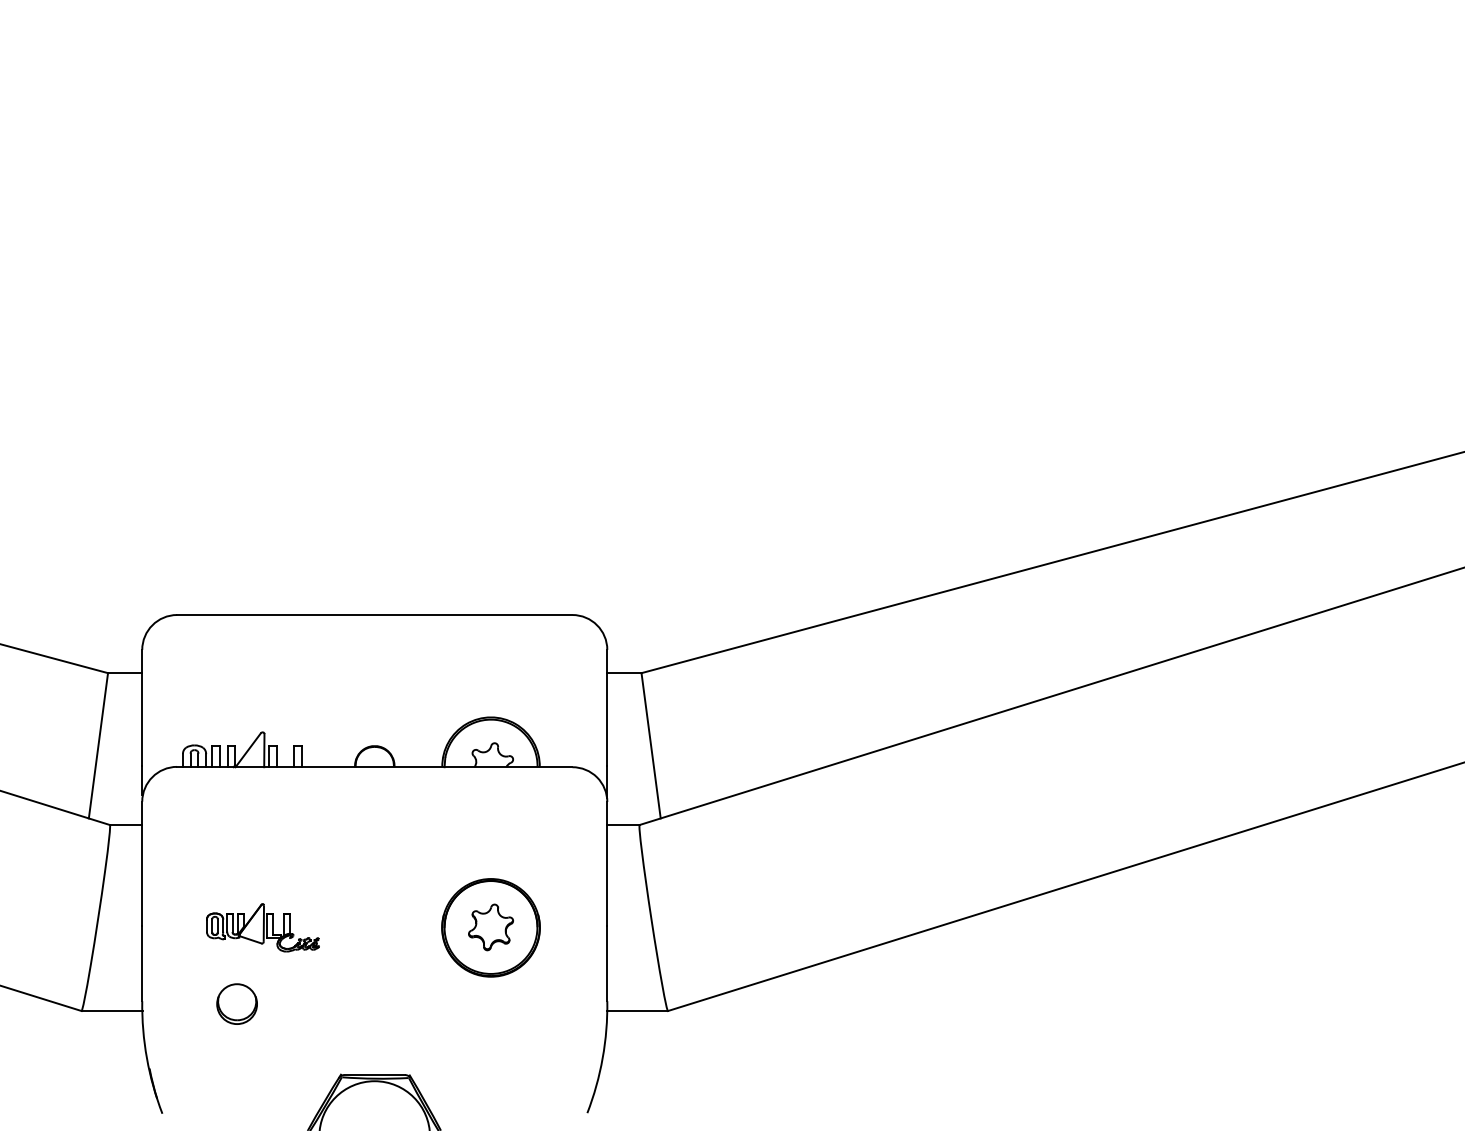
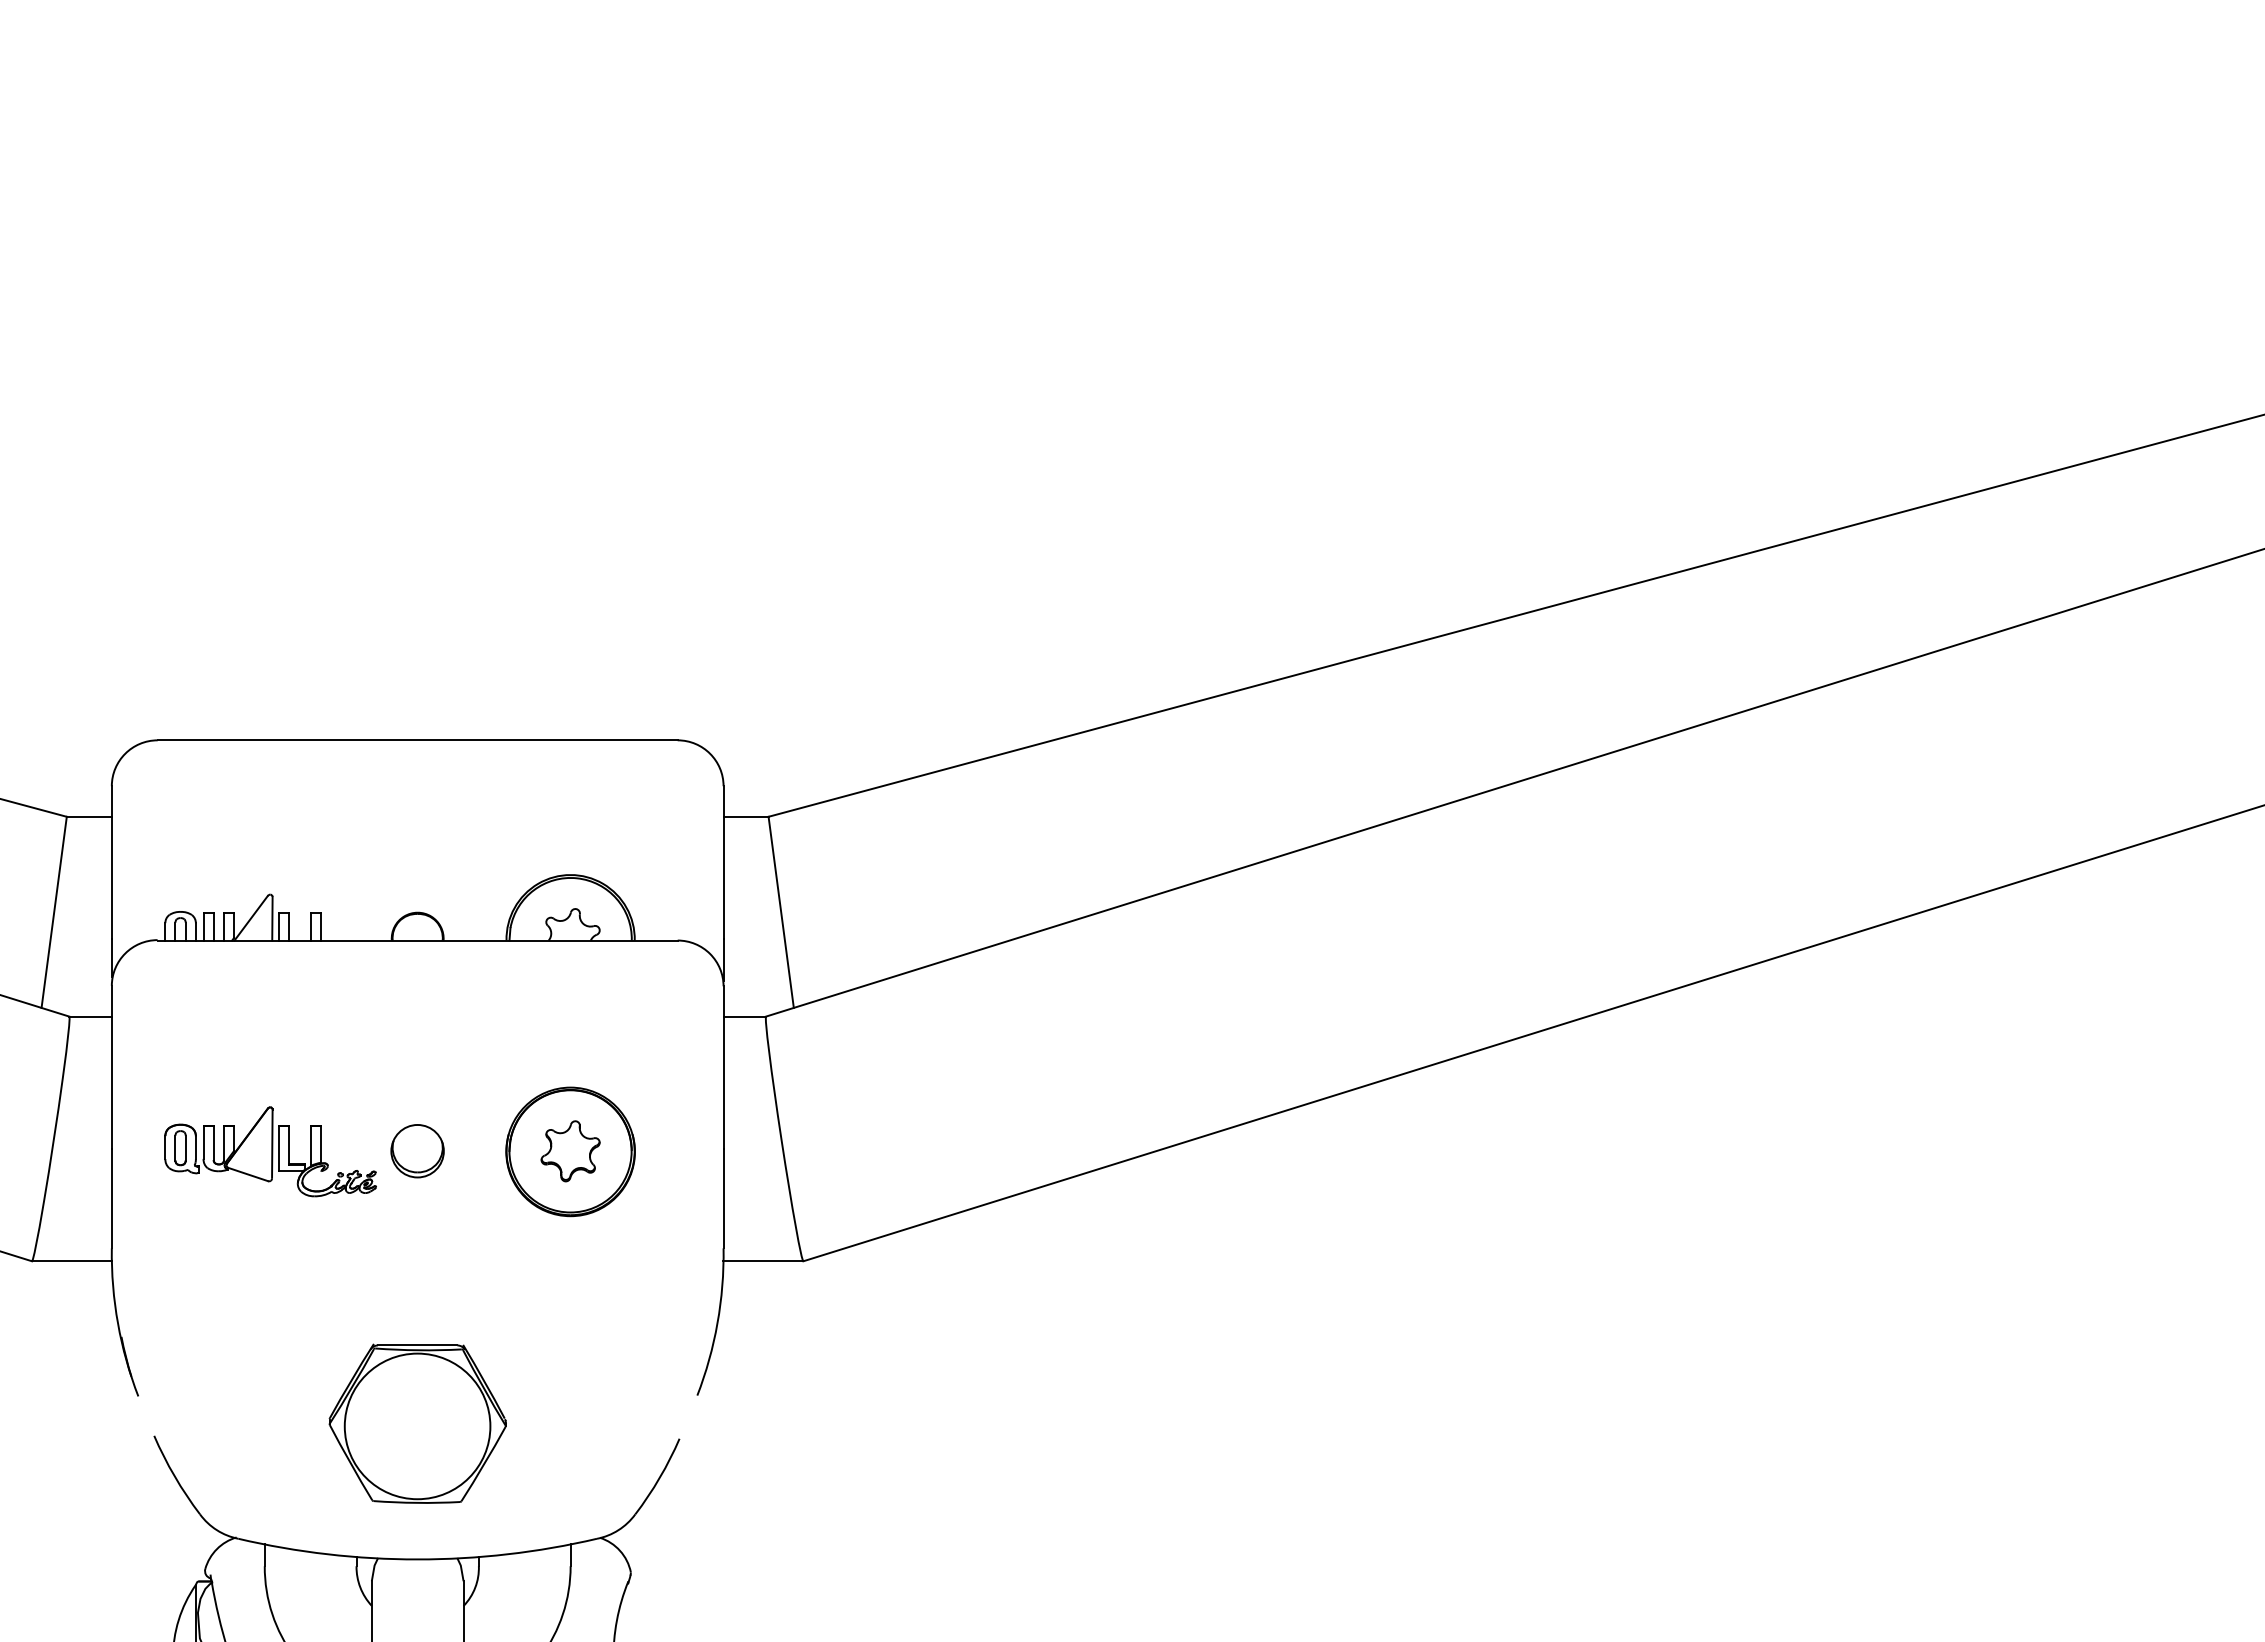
part: (262, 927) -> (270, 1151), size x1.43
part: (237, 1004) -> (417, 1151), moved

